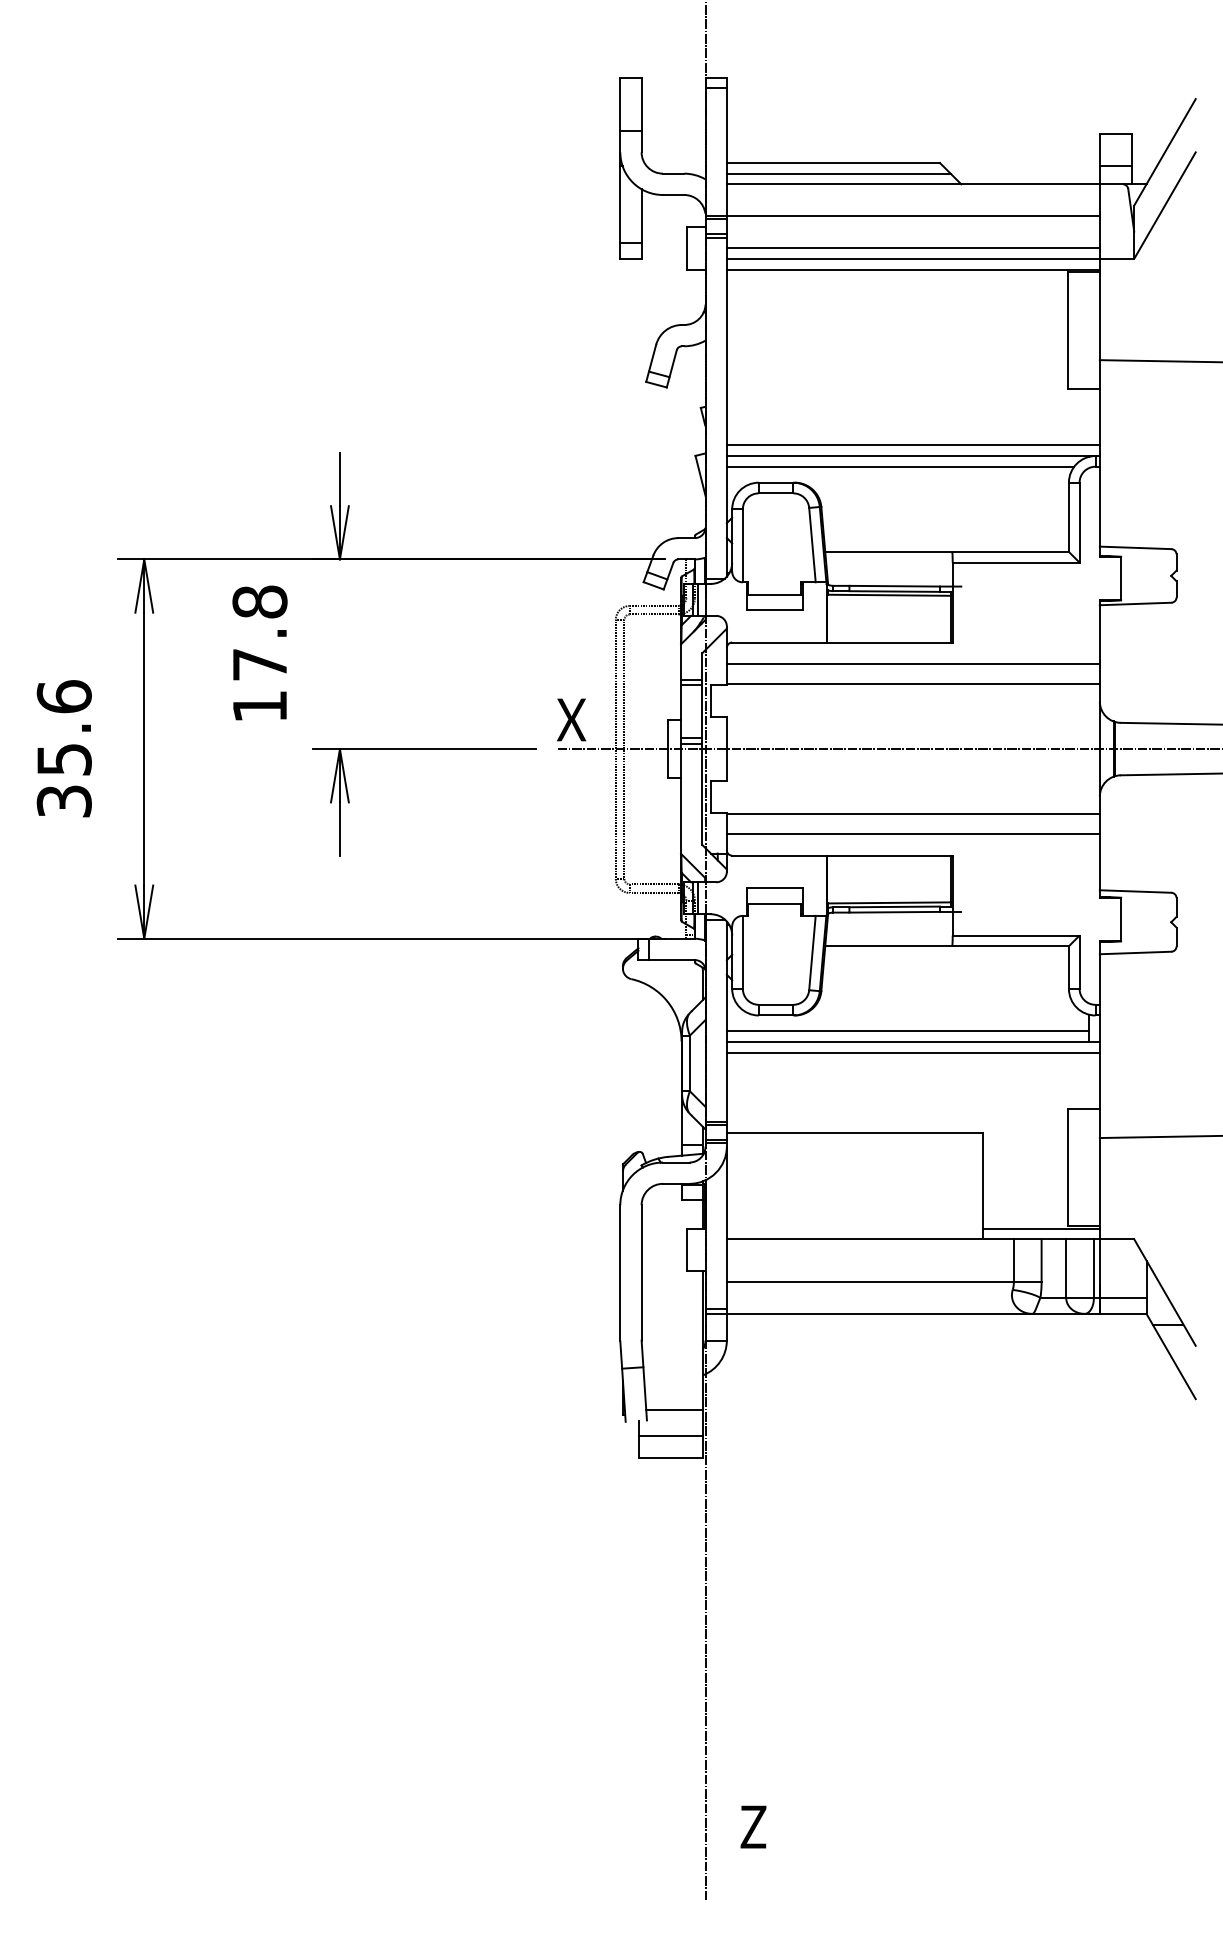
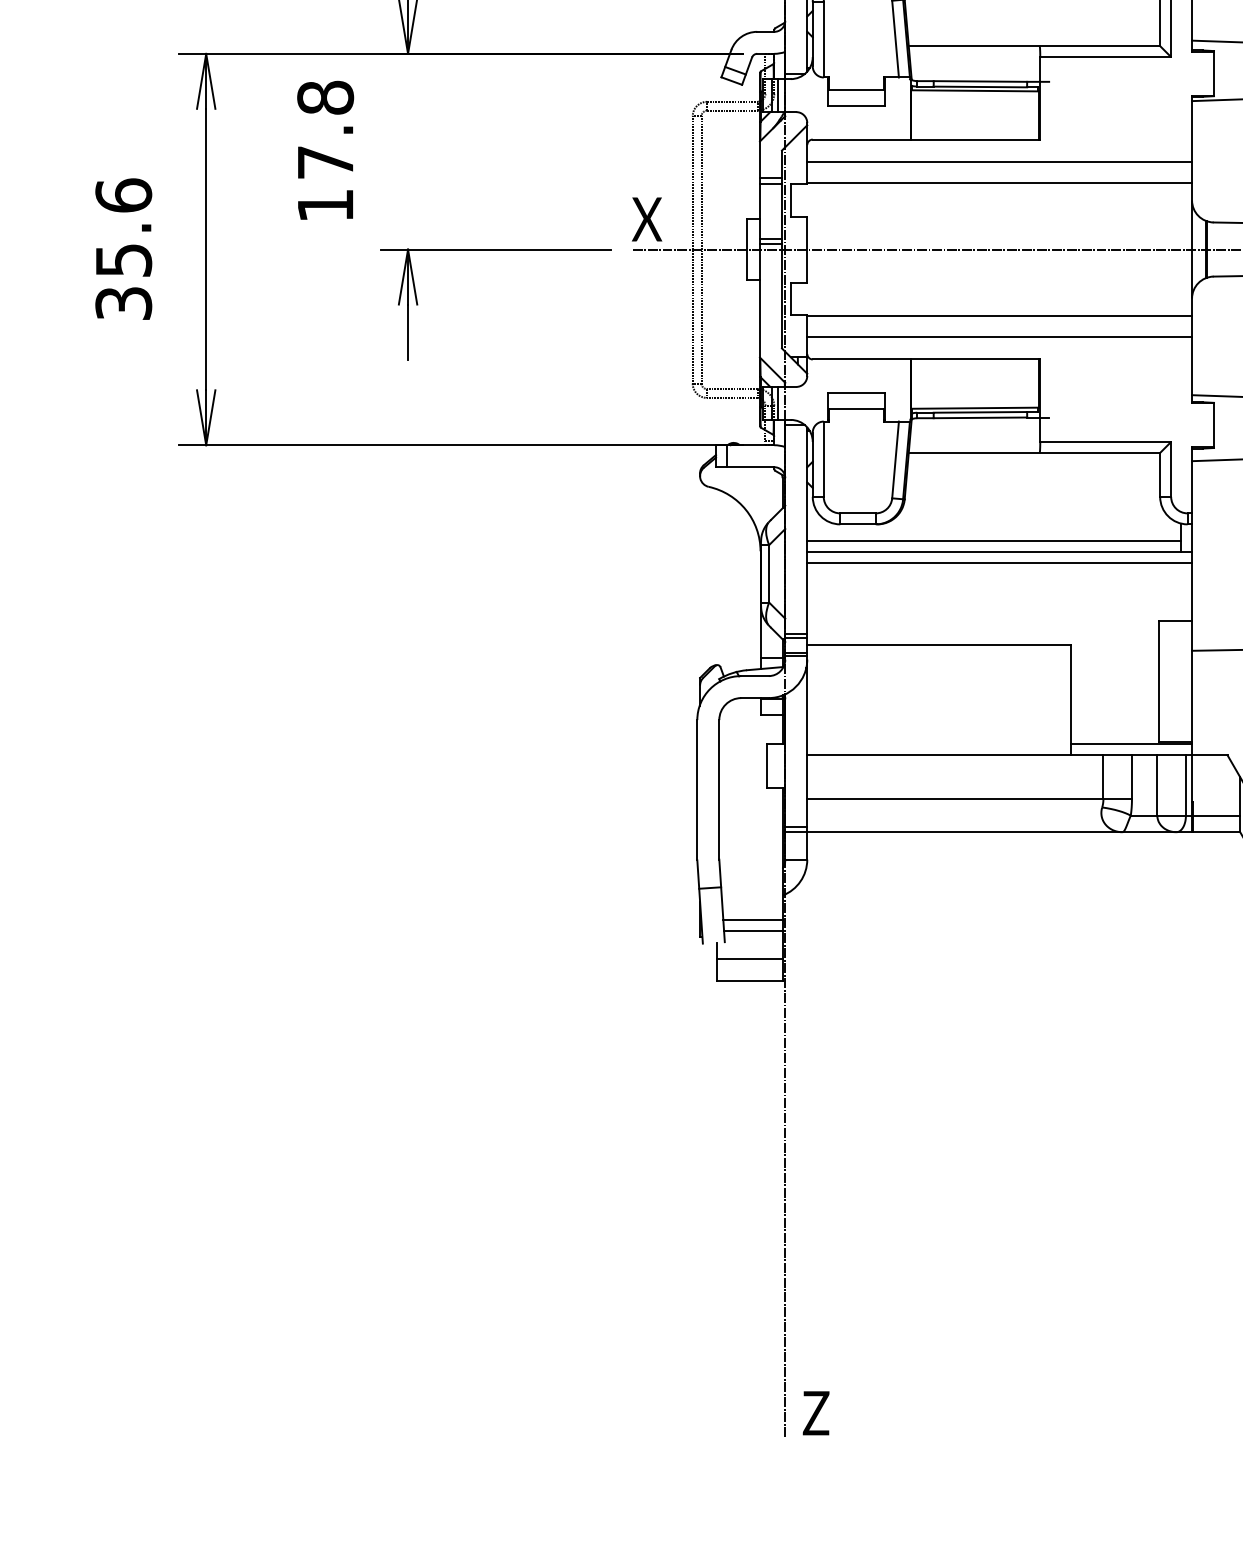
line: (673, 1399) -> (752, 920), added
text: (753, 1826) -> (816, 1412), moved

